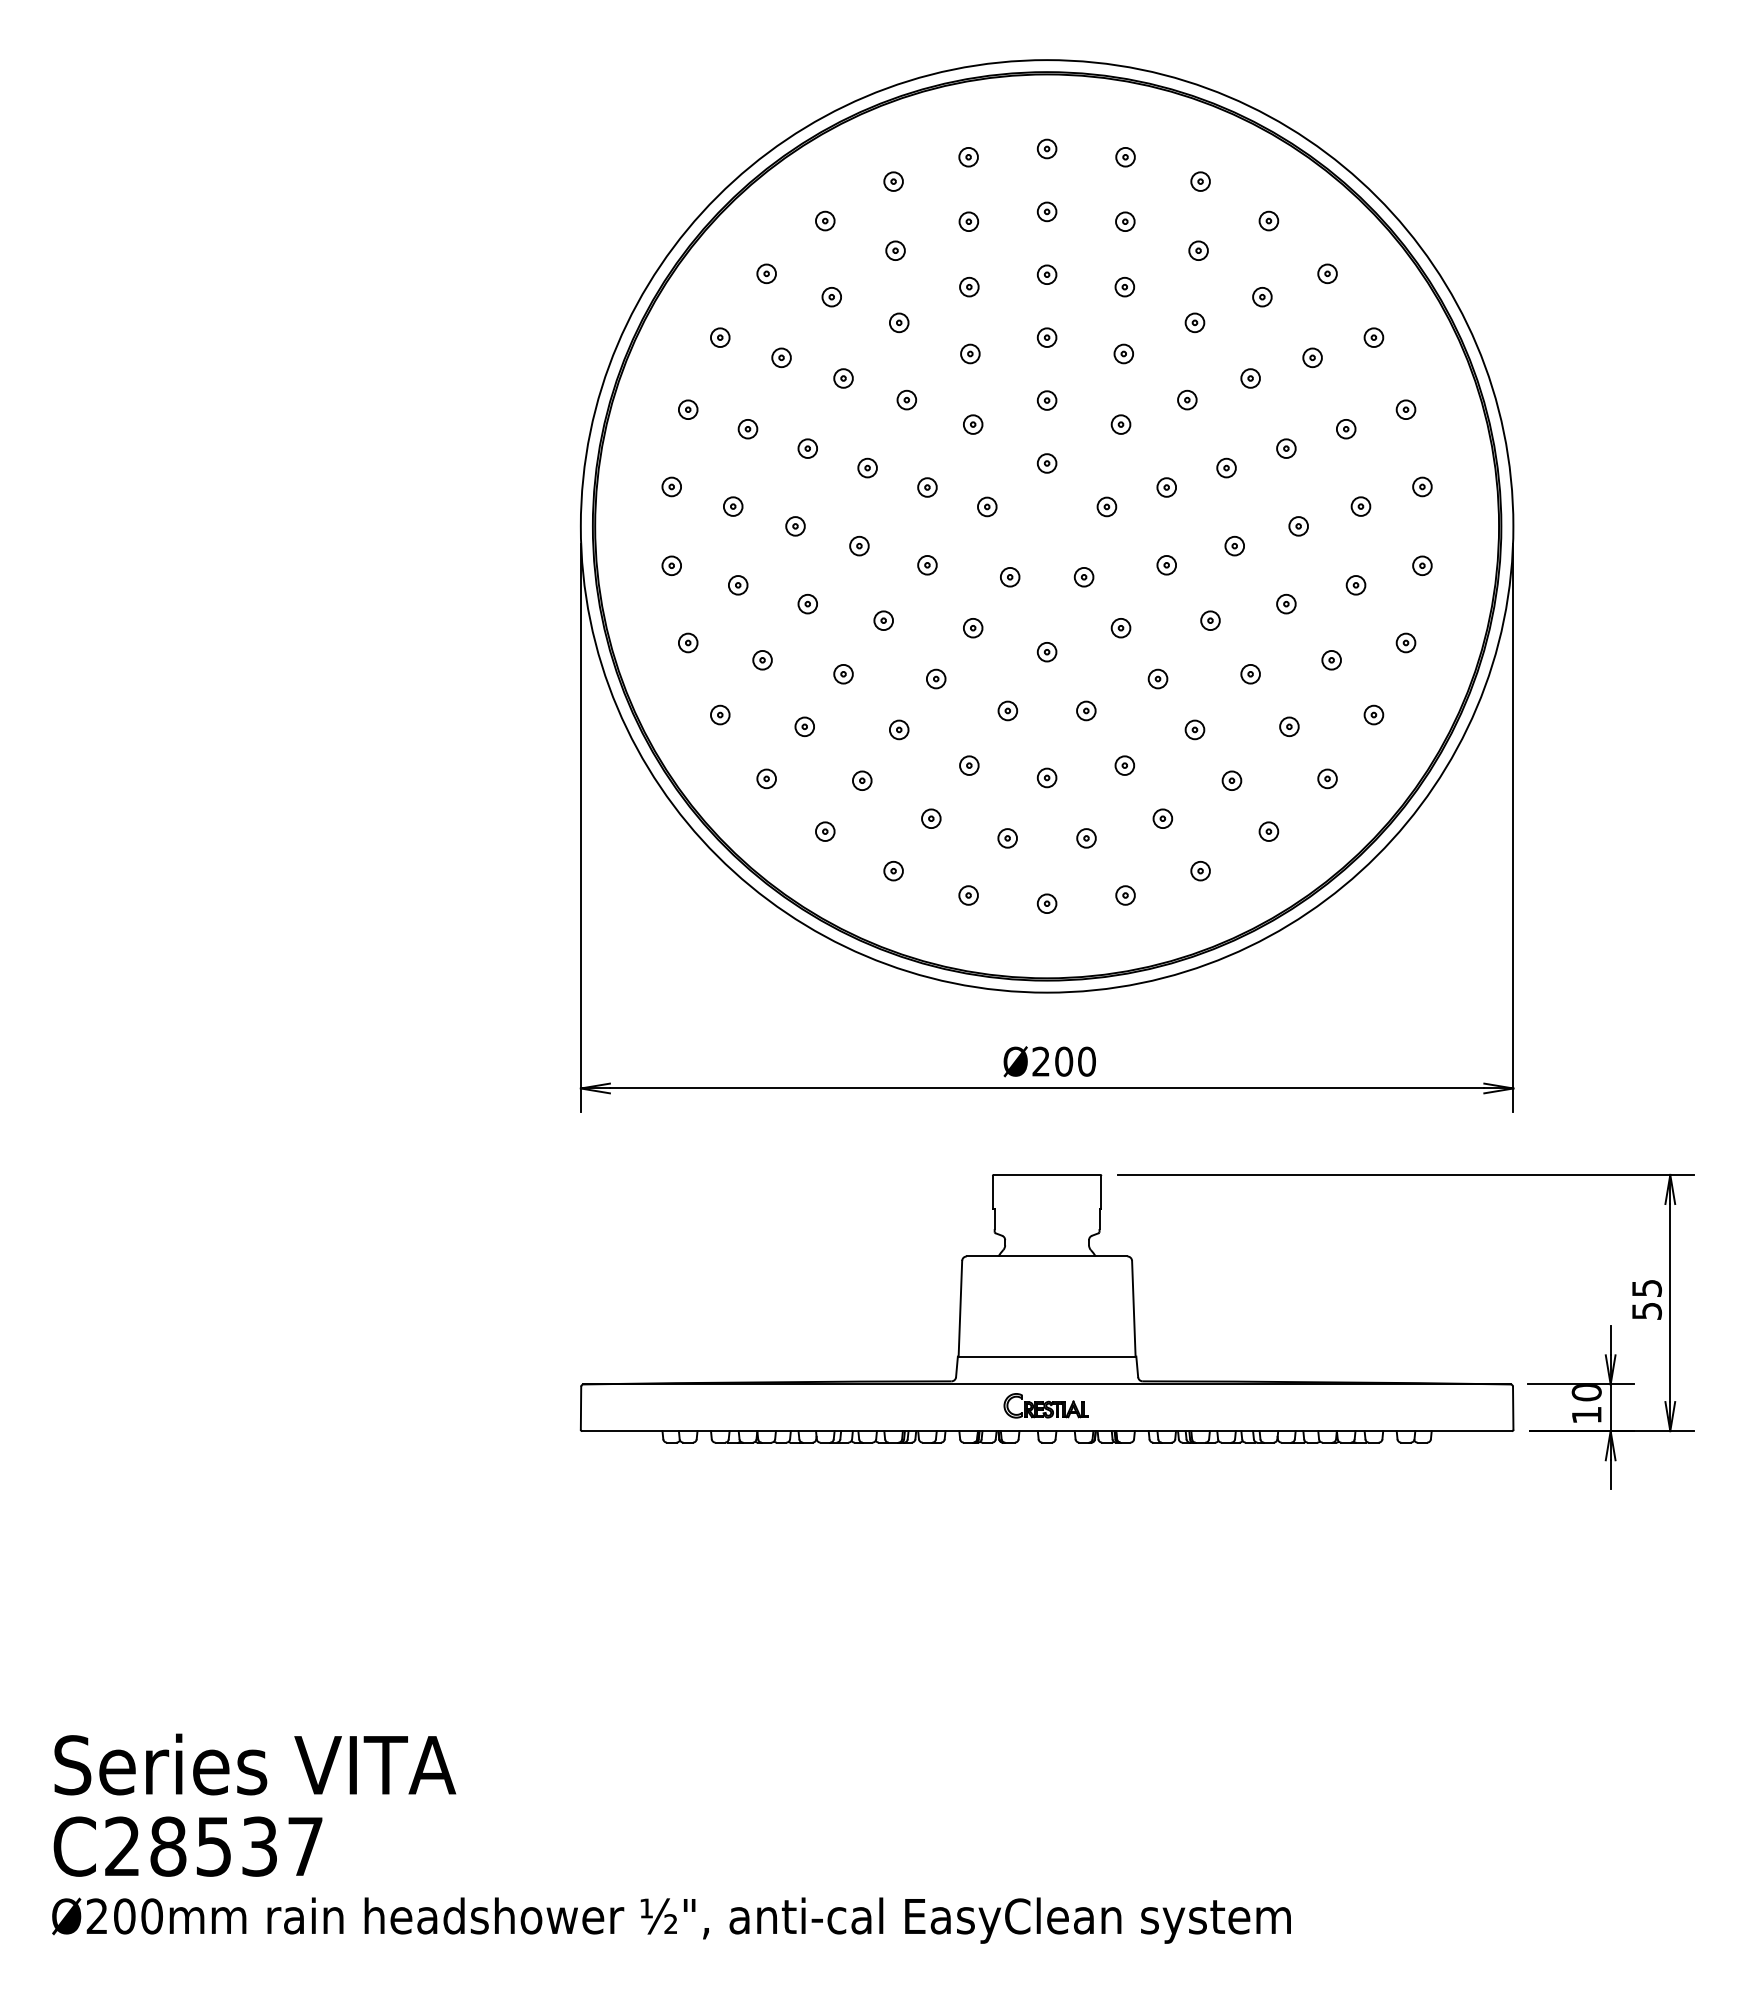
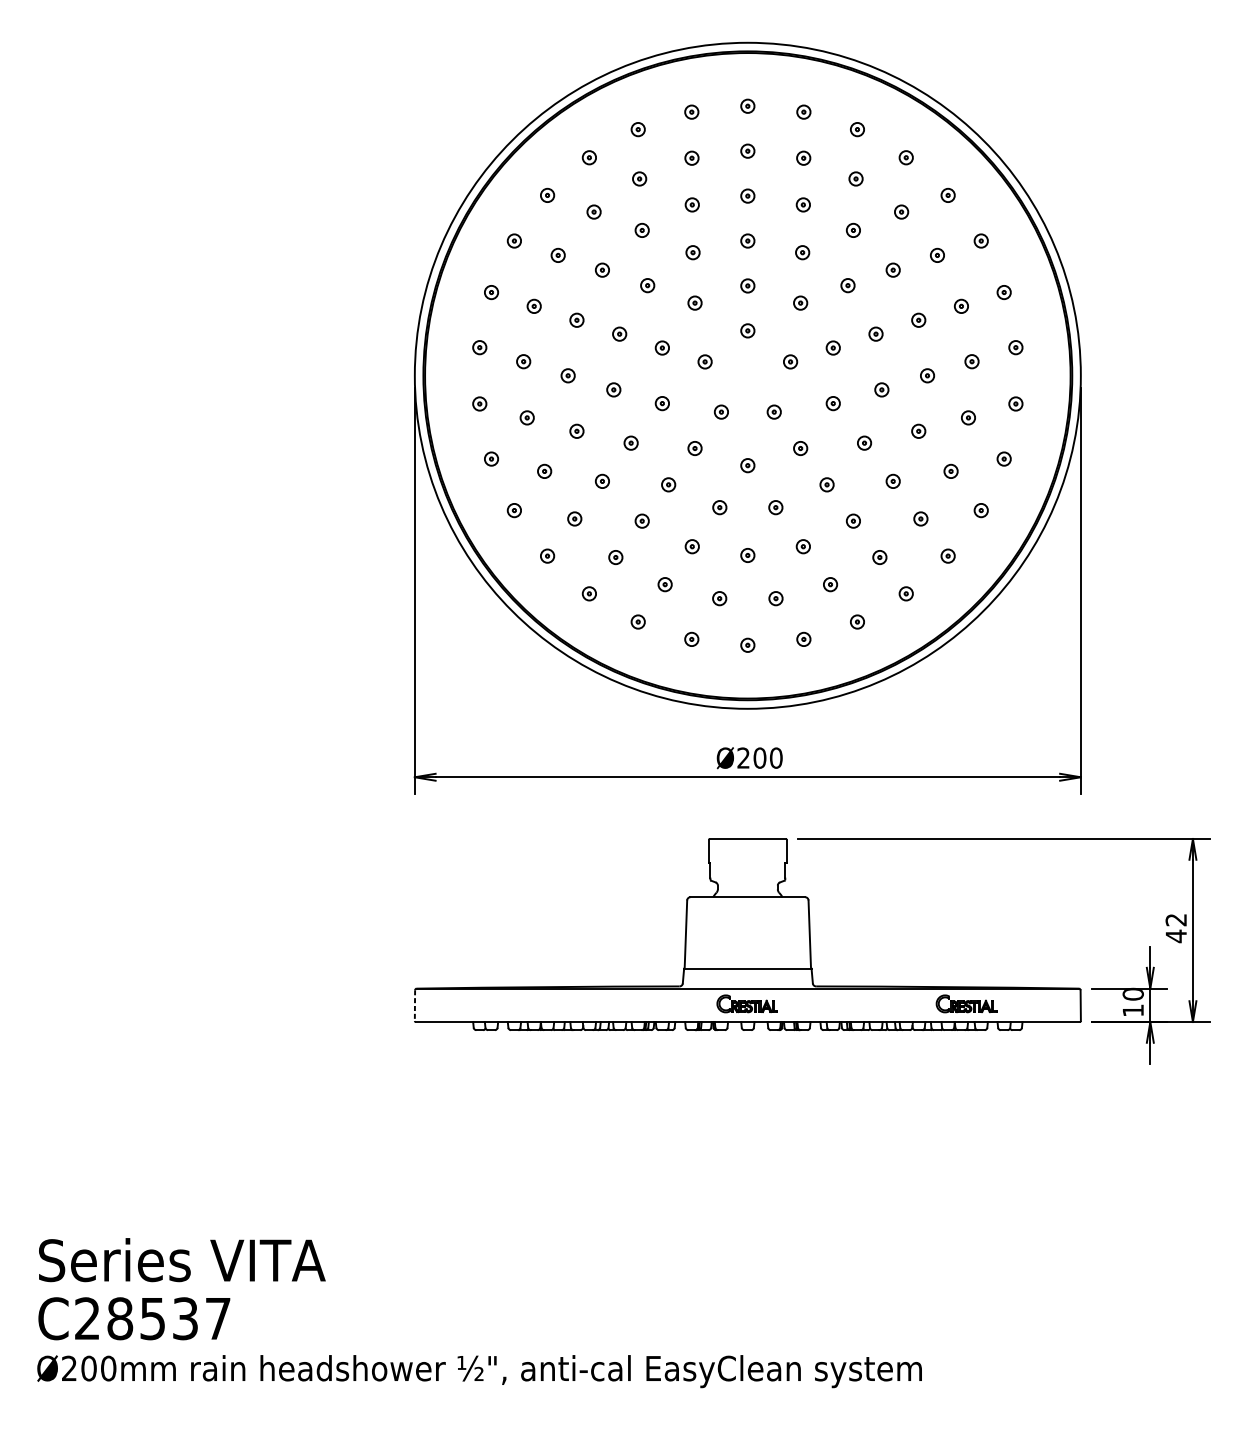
text: (1646, 1300) -> (1175, 928), 55 -> 42
part: (1352, 1405) -> (965, 1003), added
line: (581, 1408) -> (415, 1005), solid -> dashed

